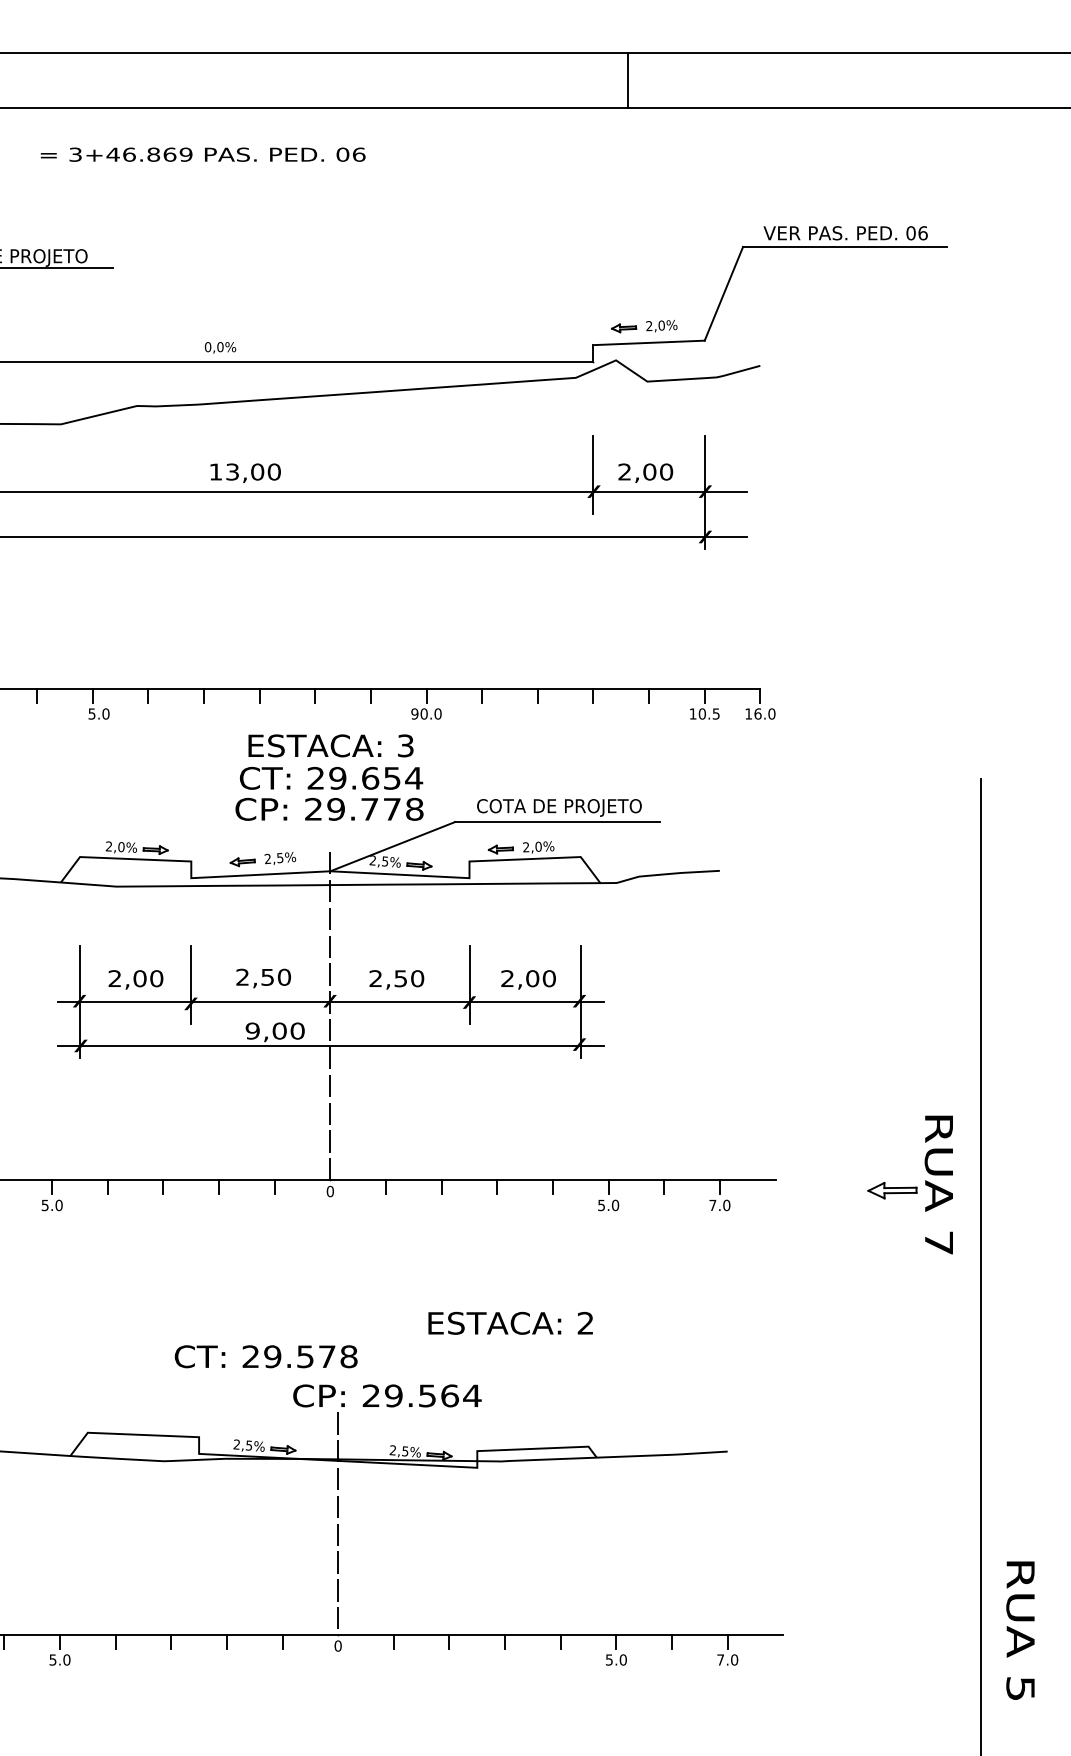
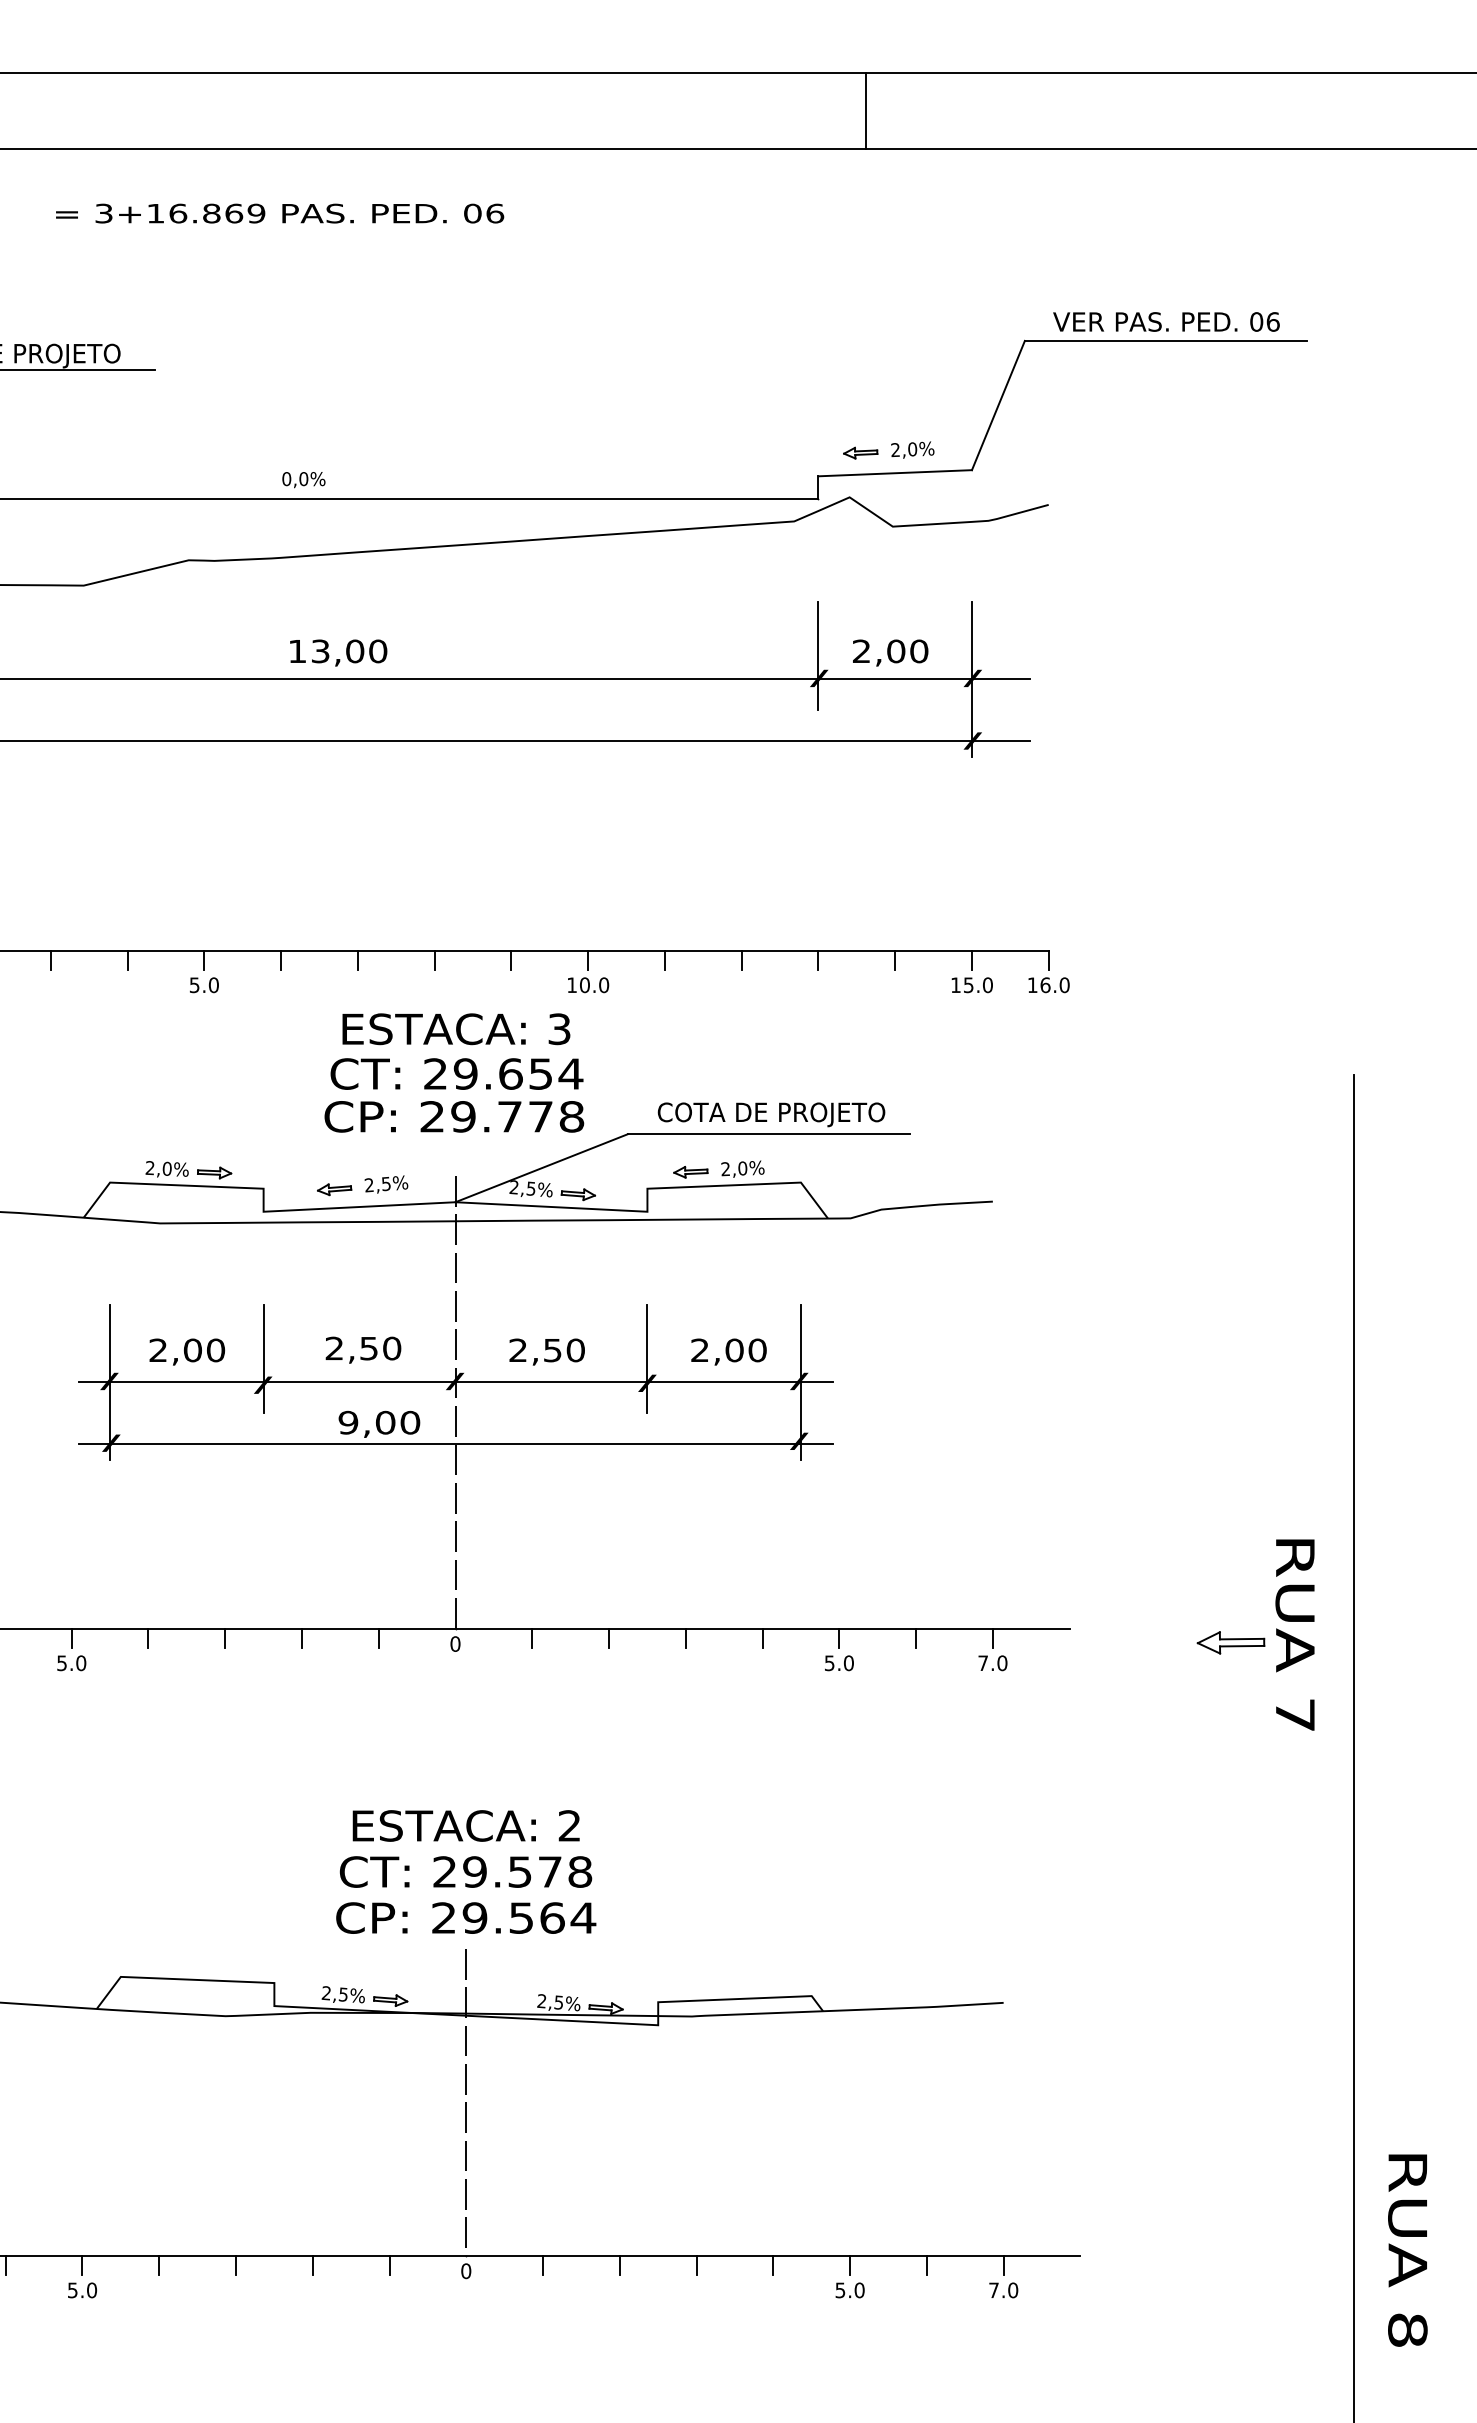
text: (112, 154) -> (155, 213), 3+46.869 -> 3+16.869
text: (99, 714) -> (204, 985), moved
text: (415, 714) -> (572, 985), 90.0 -> 10.0
text: (708, 714) -> (977, 985), 10.5 -> 15.0
text: (510, 1323) -> (465, 1825), moved
text: (265, 1356) -> (465, 1871), moved
text: (387, 1395) -> (466, 1917), moved
text: (1020, 1688) -> (1407, 2329), 5 -> 8

